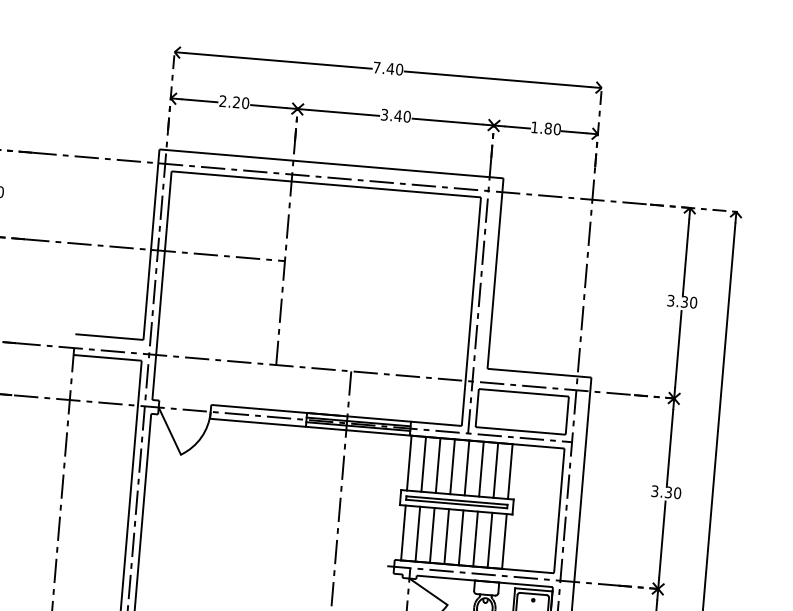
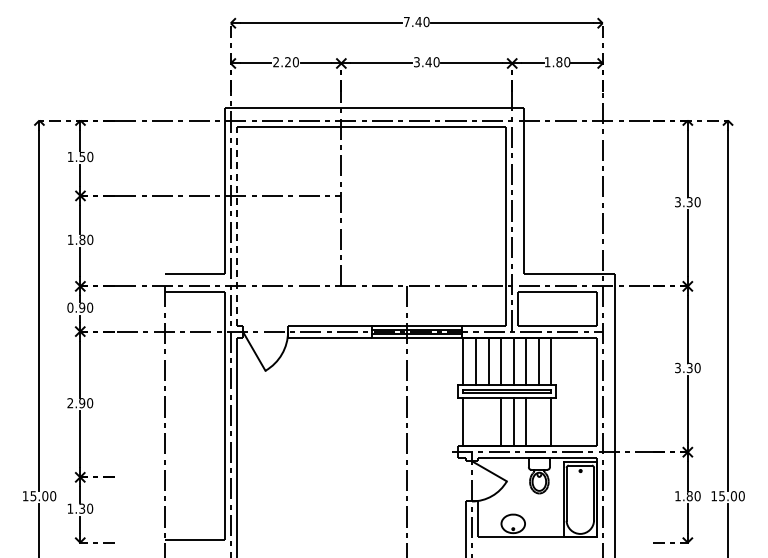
line: (161, 286) -> (236, 226), solid -> dashed
line: (418, 534) -> (476, 422), removed
line: (432, 535) -> (488, 422), removed
line: (489, 540) -> (538, 422), removed

